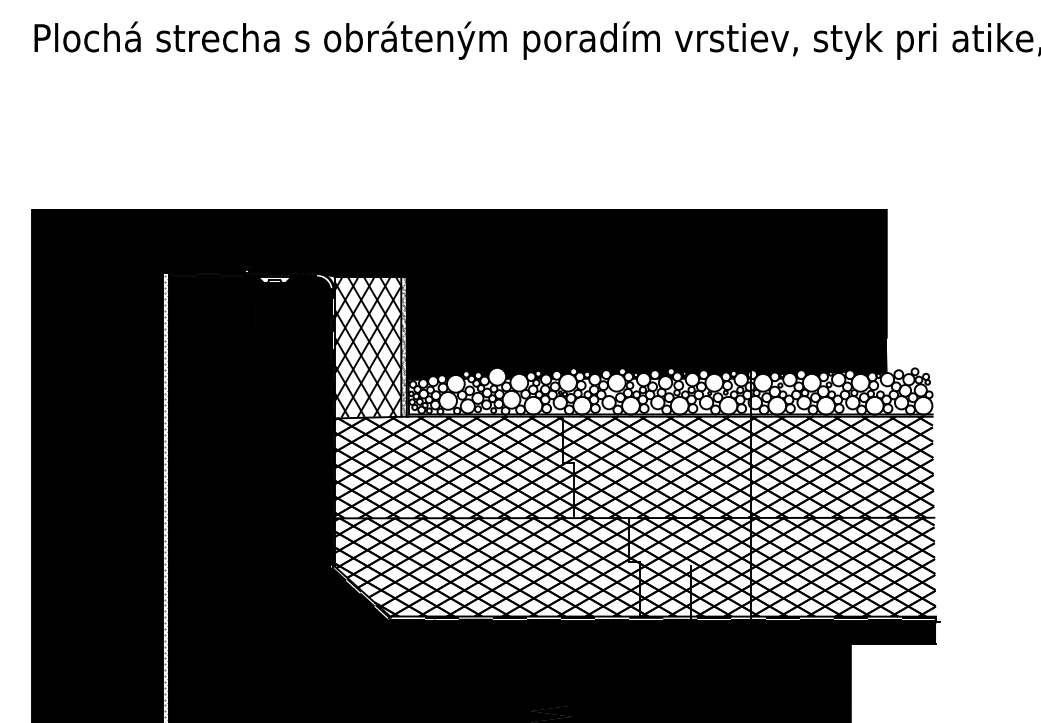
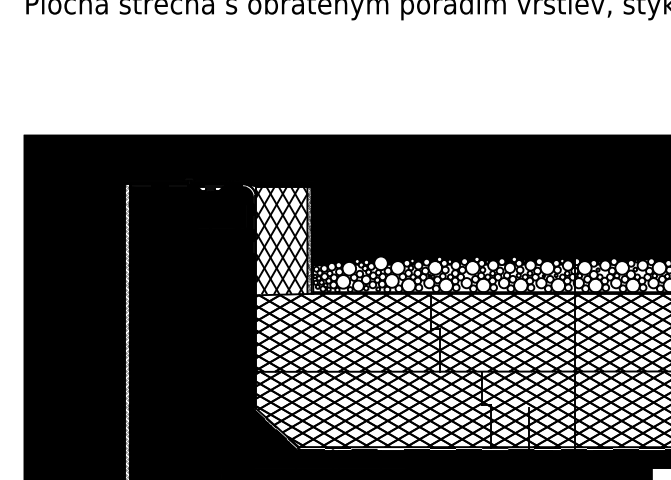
fill: (509, 617) -> (390, 447), removed

